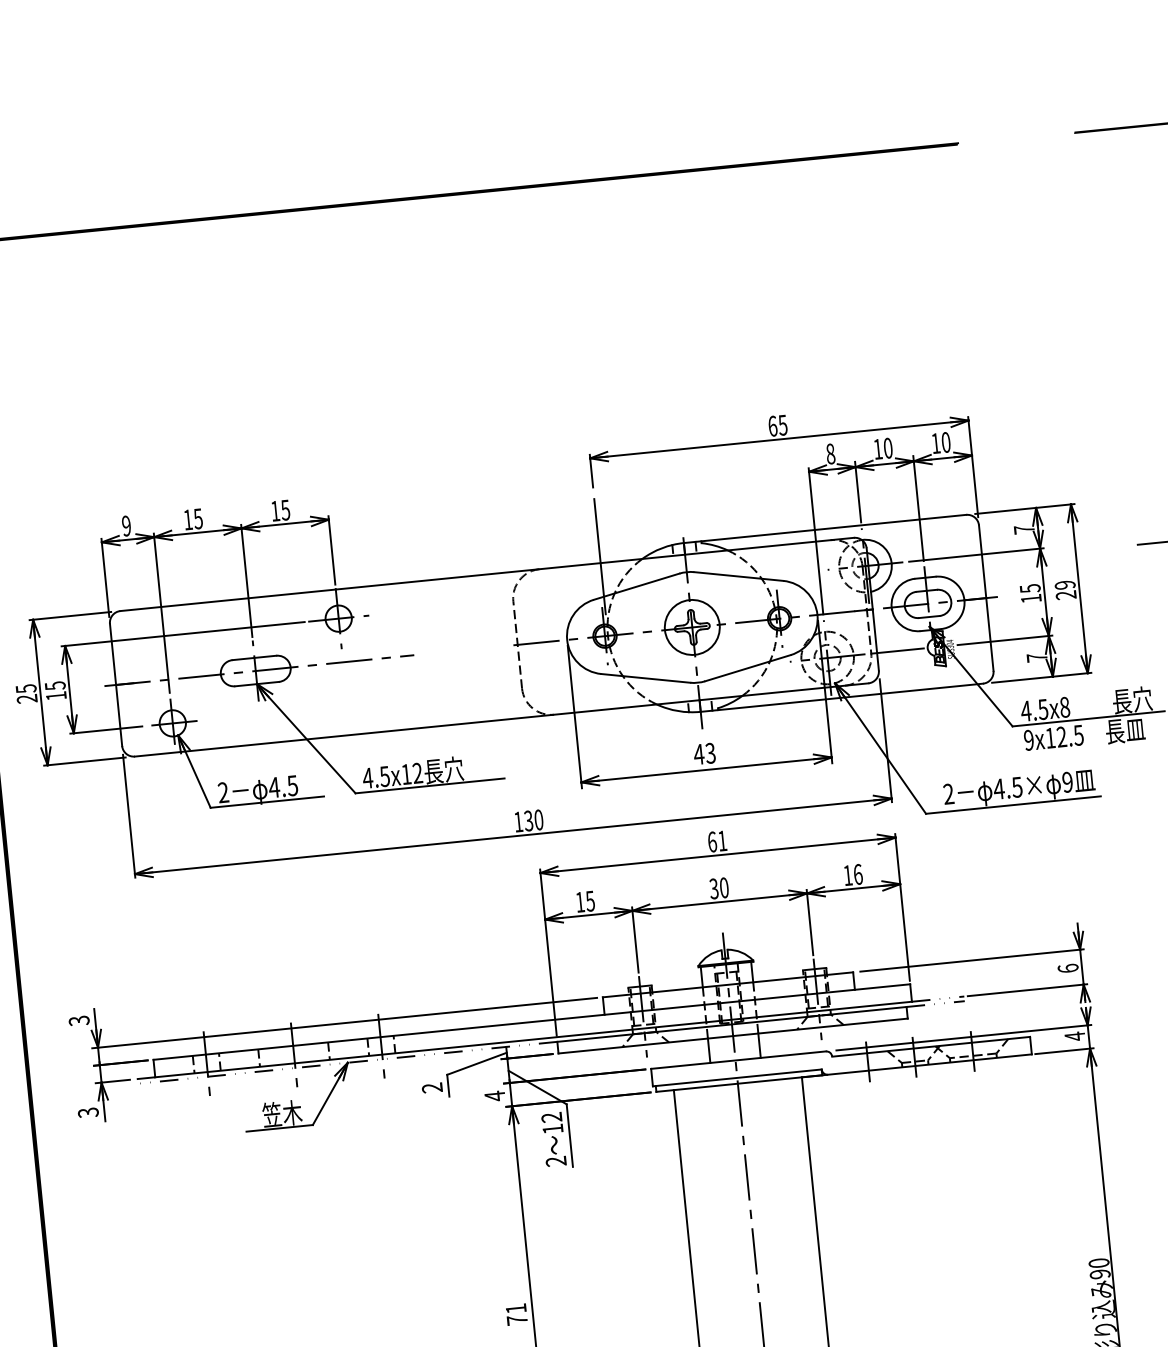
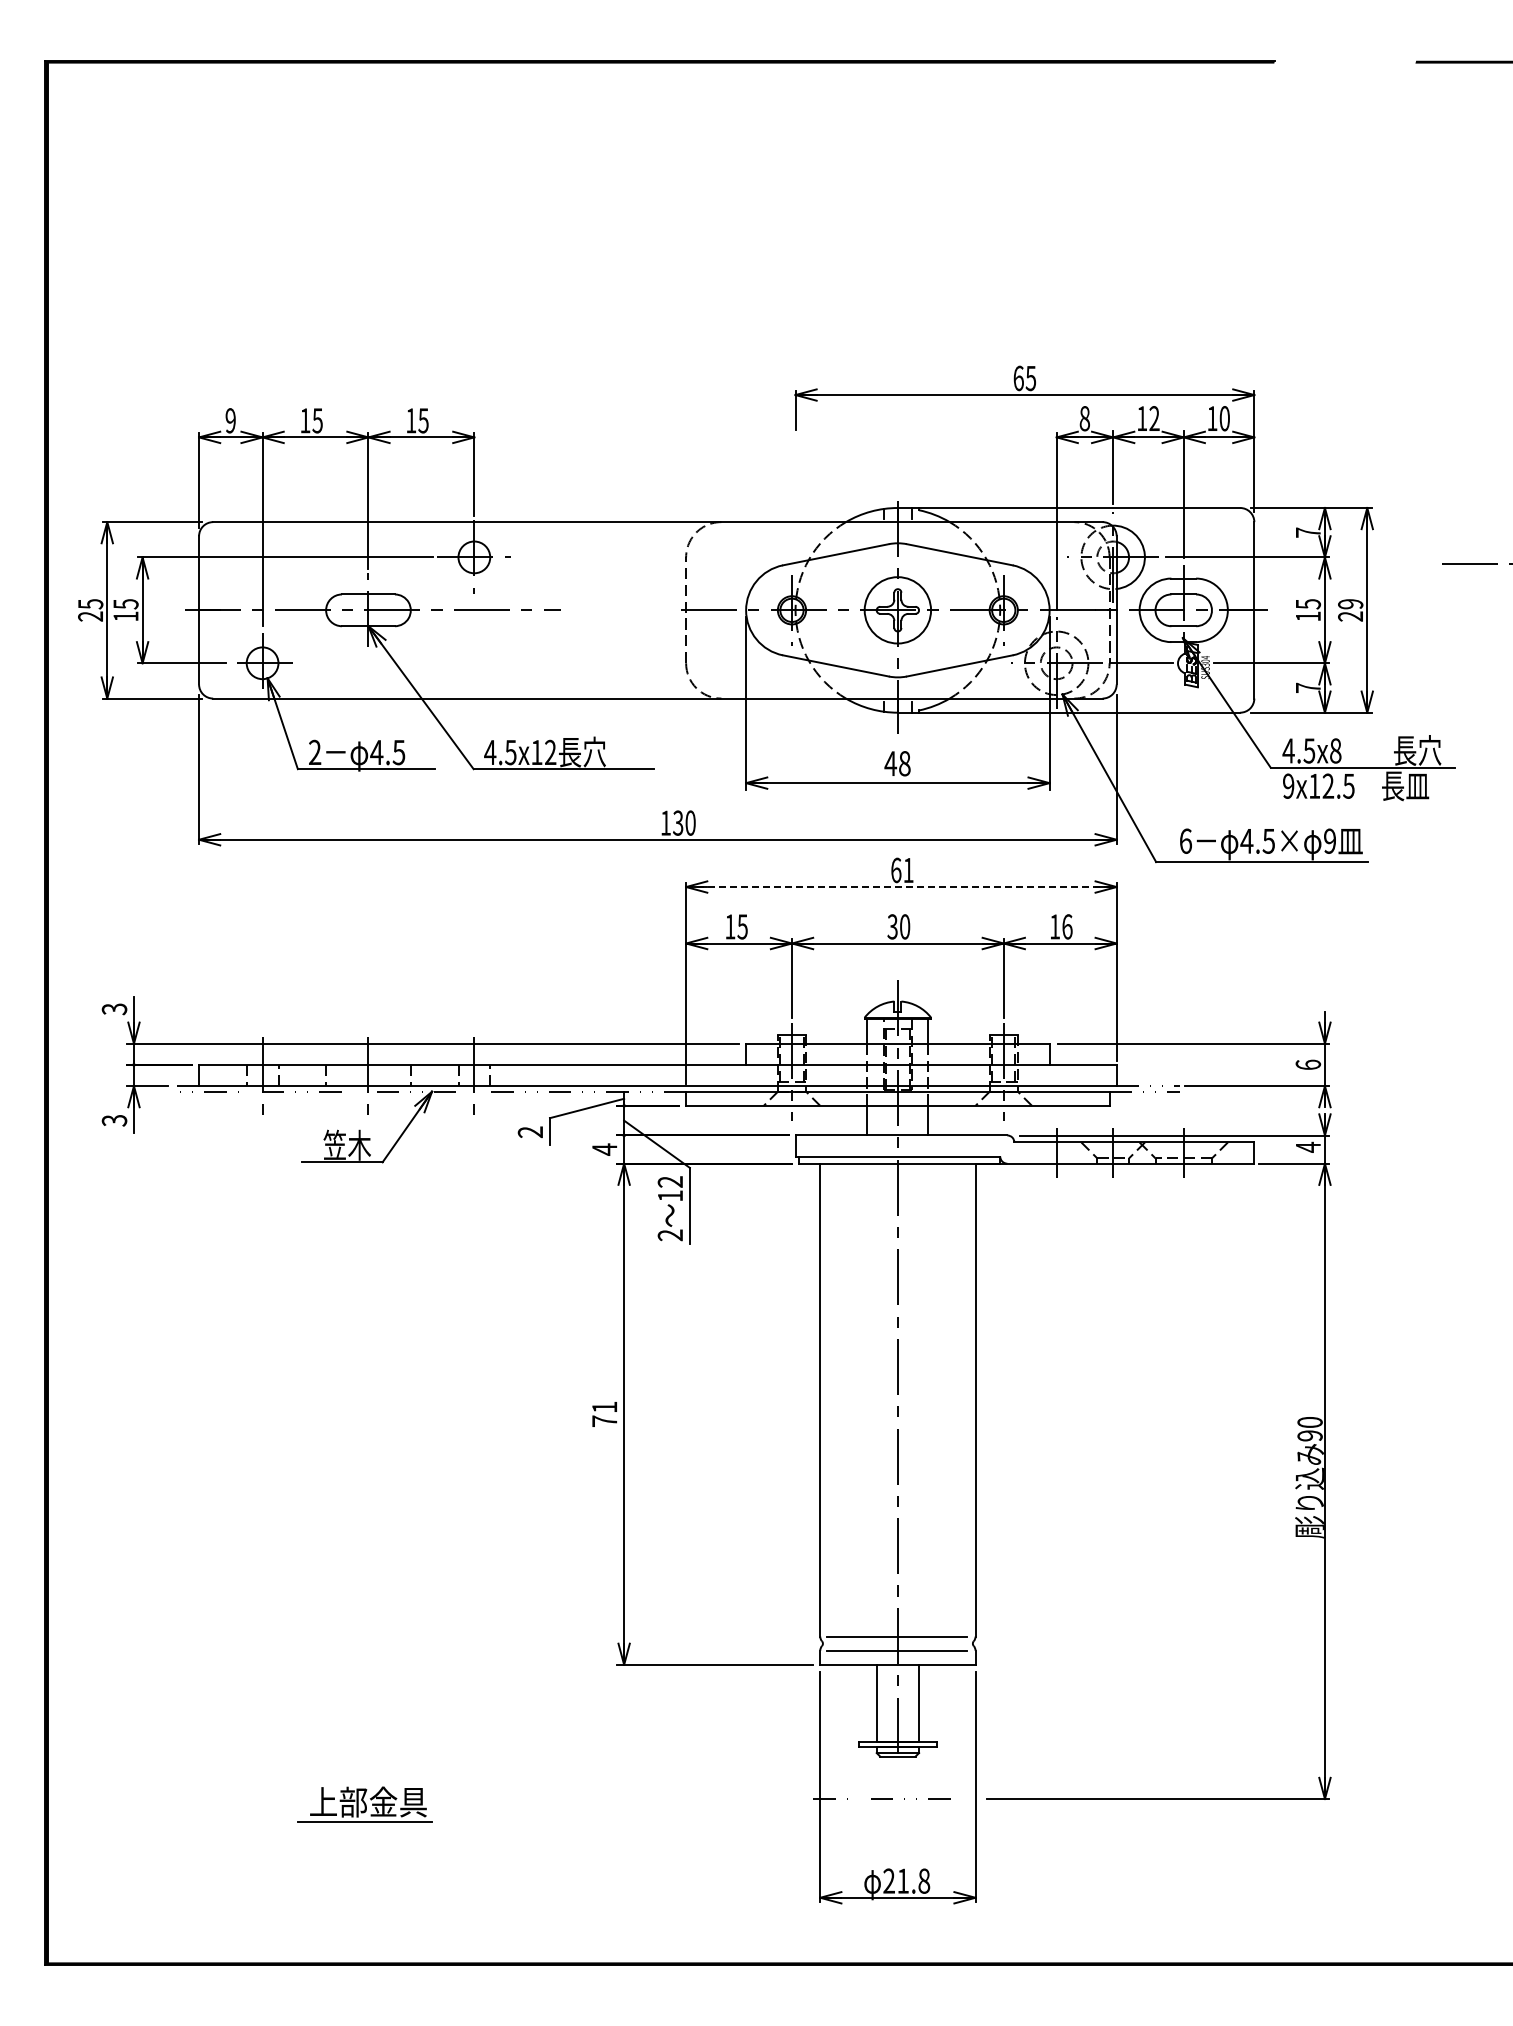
text: (888, 448) -> (1154, 418), 10 -> 12
line: (600, 556) -> (795, 514), removed
text: (710, 753) -> (904, 763), 43 -> 48
text: (948, 793) -> (1185, 840), 2 -> 6
line: (718, 855) -> (901, 887), solid -> dashed

